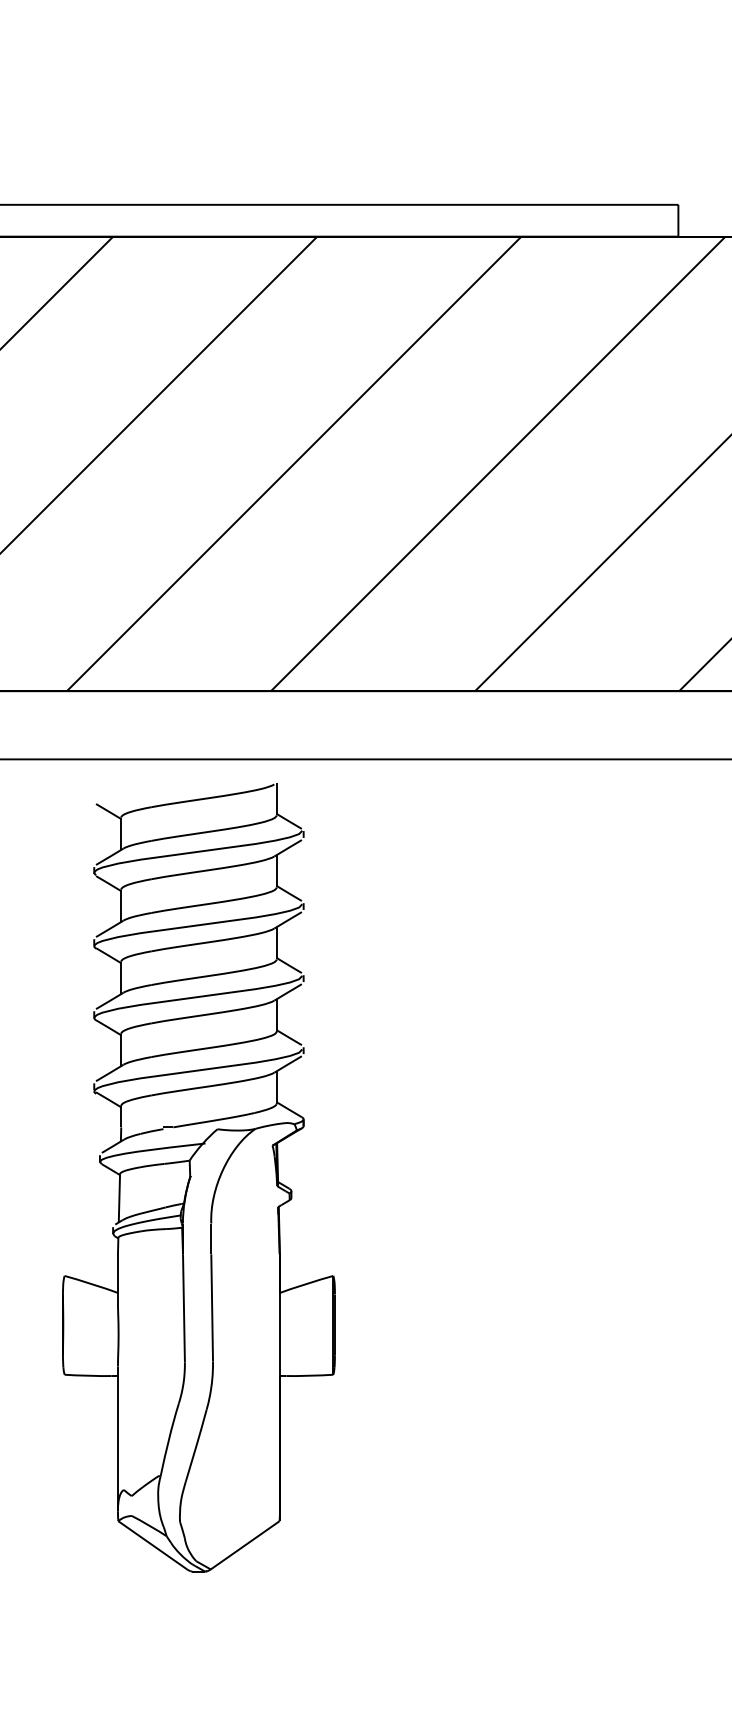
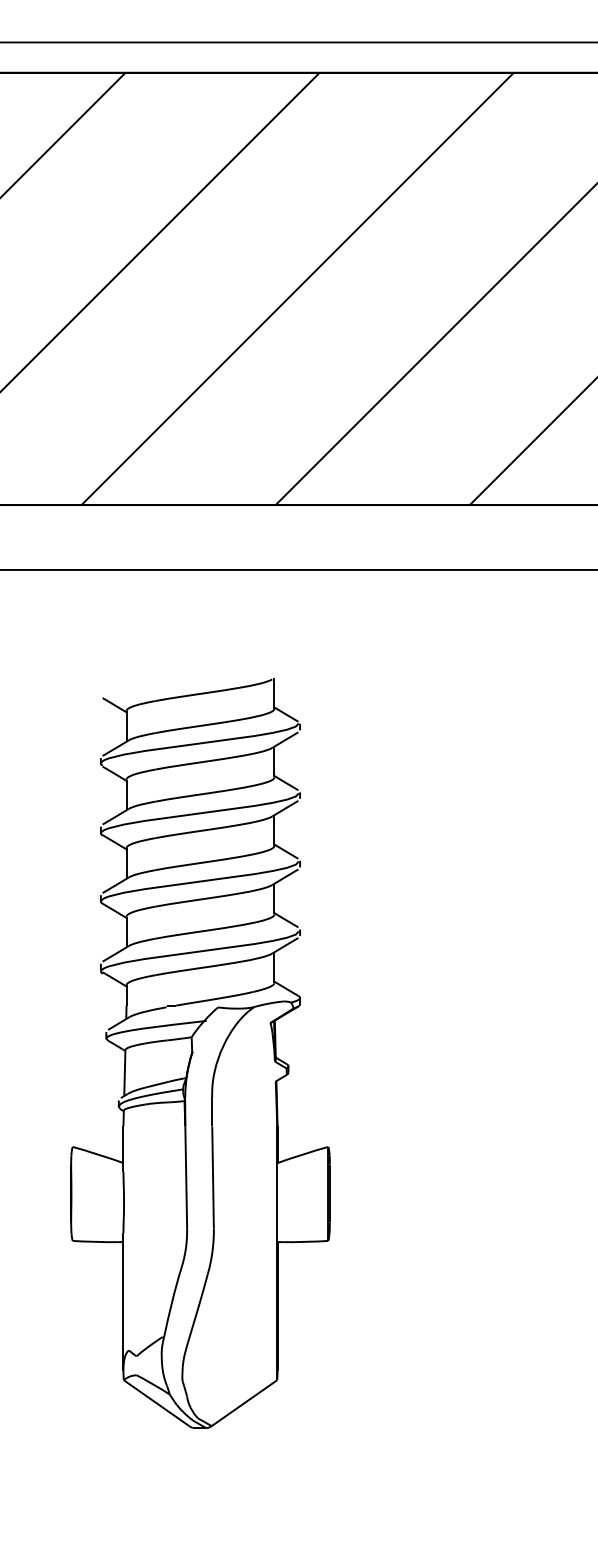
part: (198, 1177) -> (200, 1053), moved

